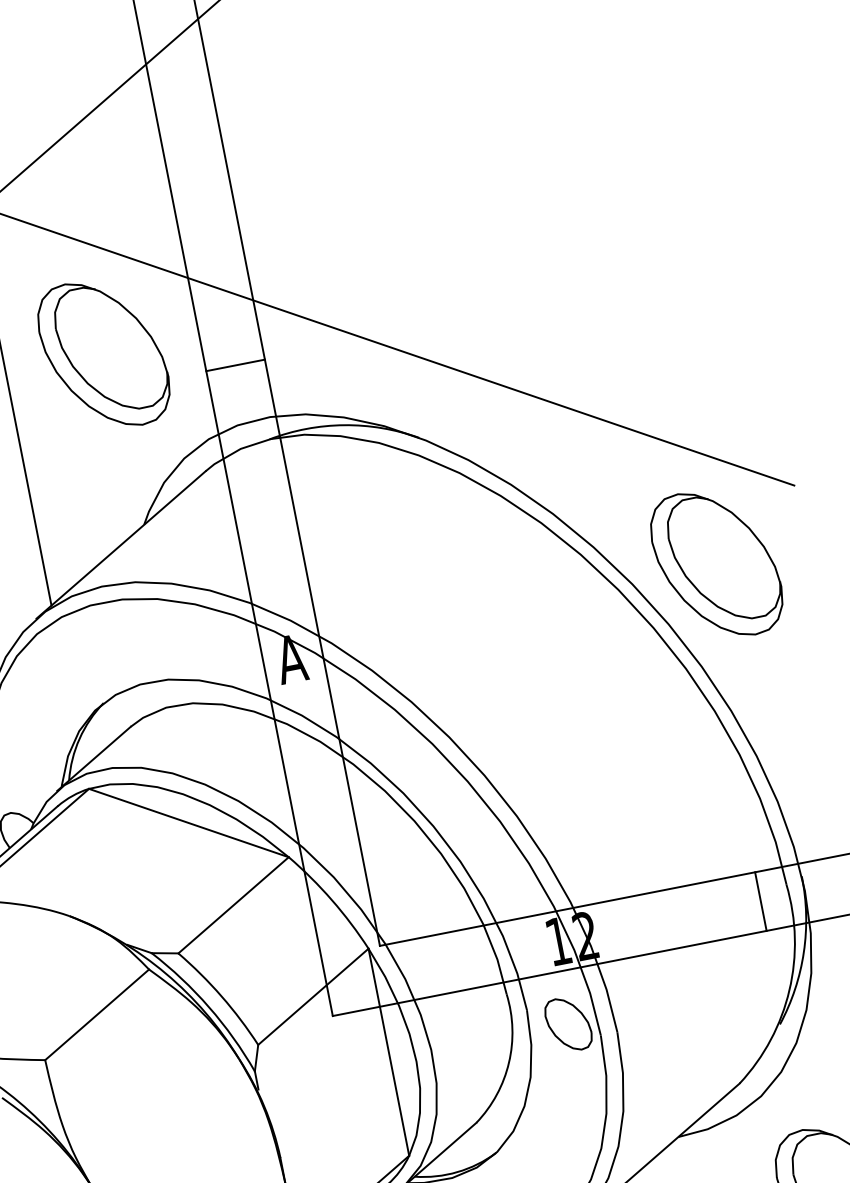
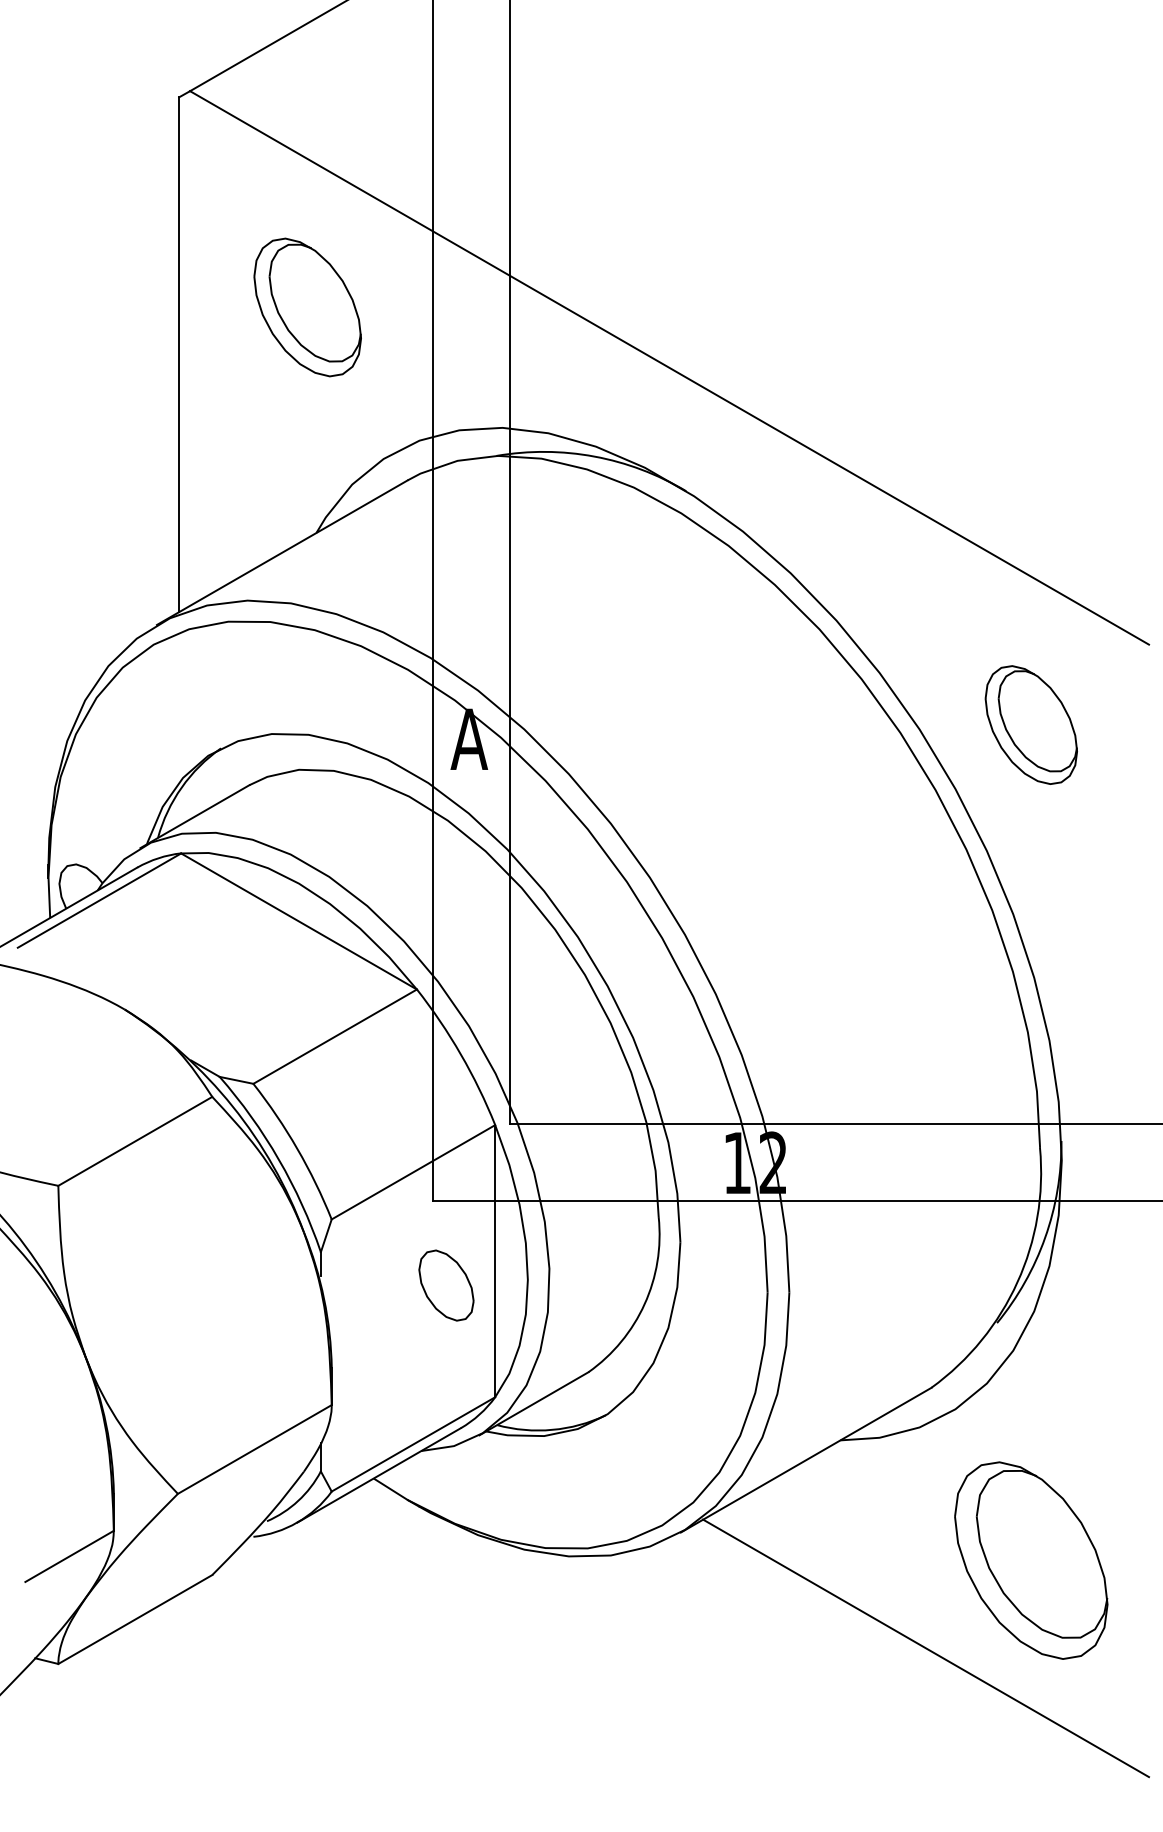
part: (103, 354) -> (307, 307), size x0.7
line: (235, 365) -> (471, 353), removed
part: (716, 563) -> (1031, 724), size x0.6
line: (760, 901) -> (1003, 1162), removed
part: (568, 1024) -> (446, 1285), moved

